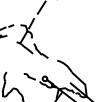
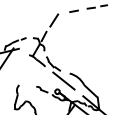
line: (51, 67) -> (63, 80), added

